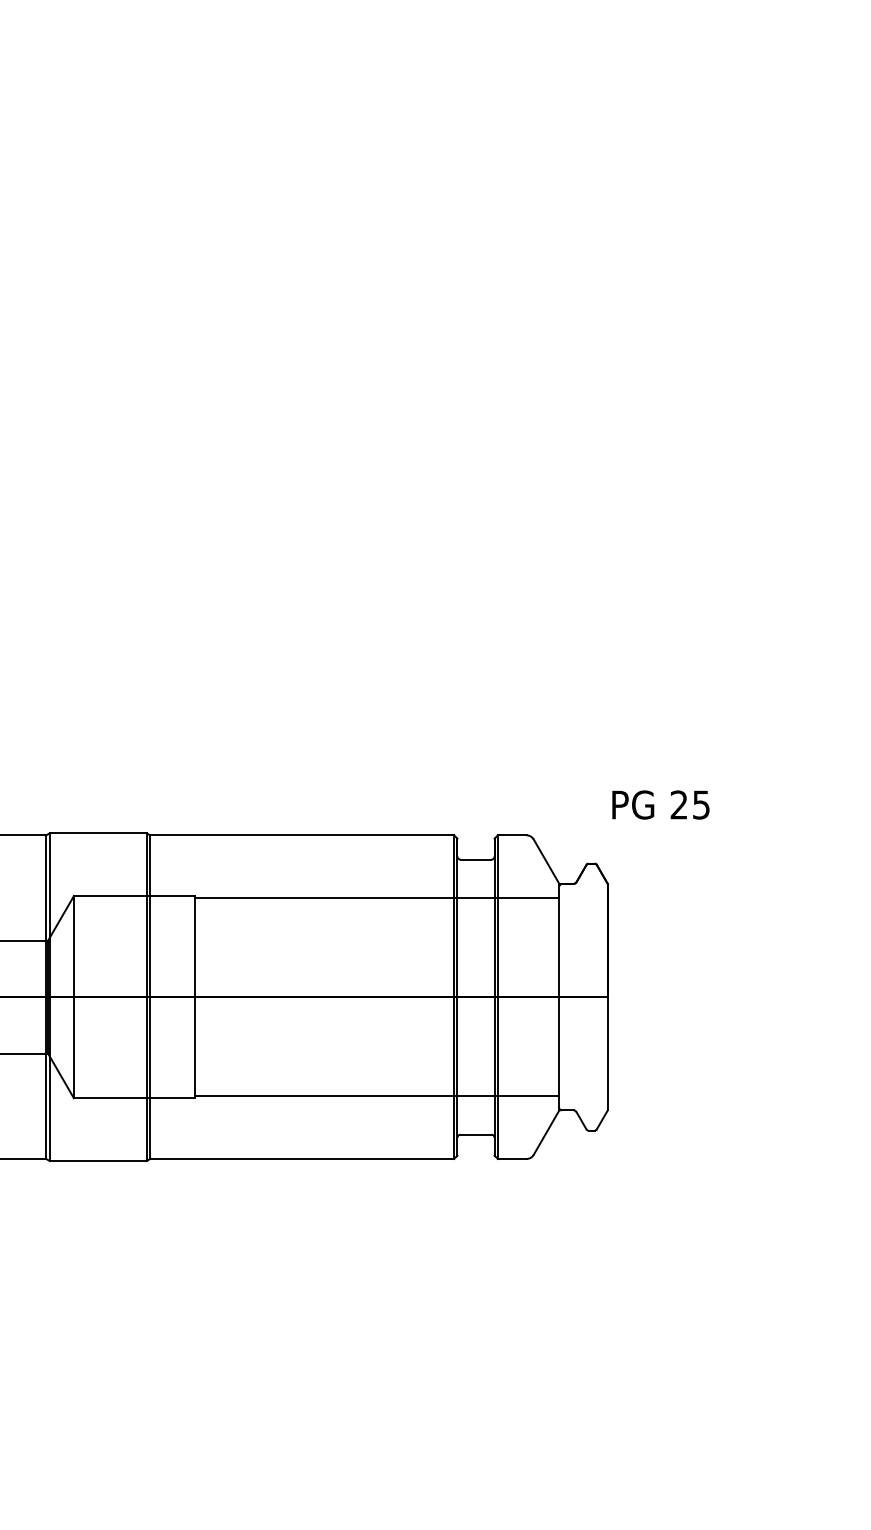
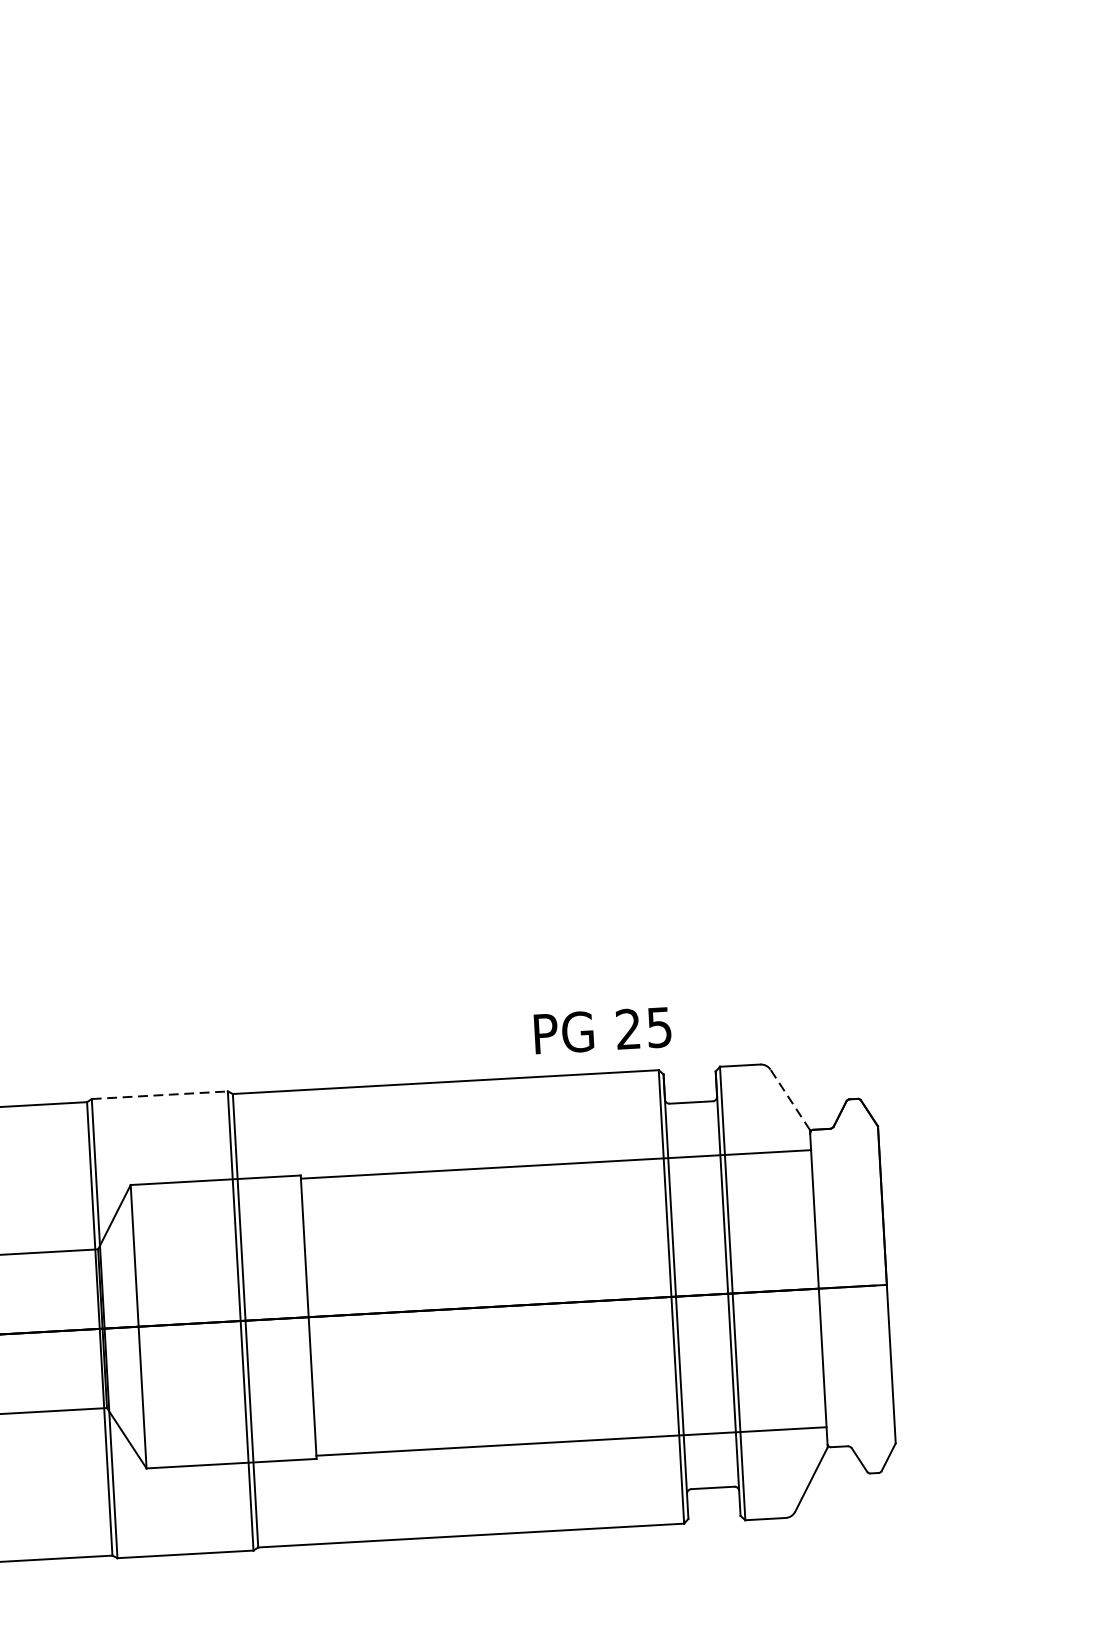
text: (660, 804) -> (602, 1029), moved
line: (98, 833) -> (160, 1095), solid -> dashed
line: (546, 861) -> (790, 1099), solid -> dashed

